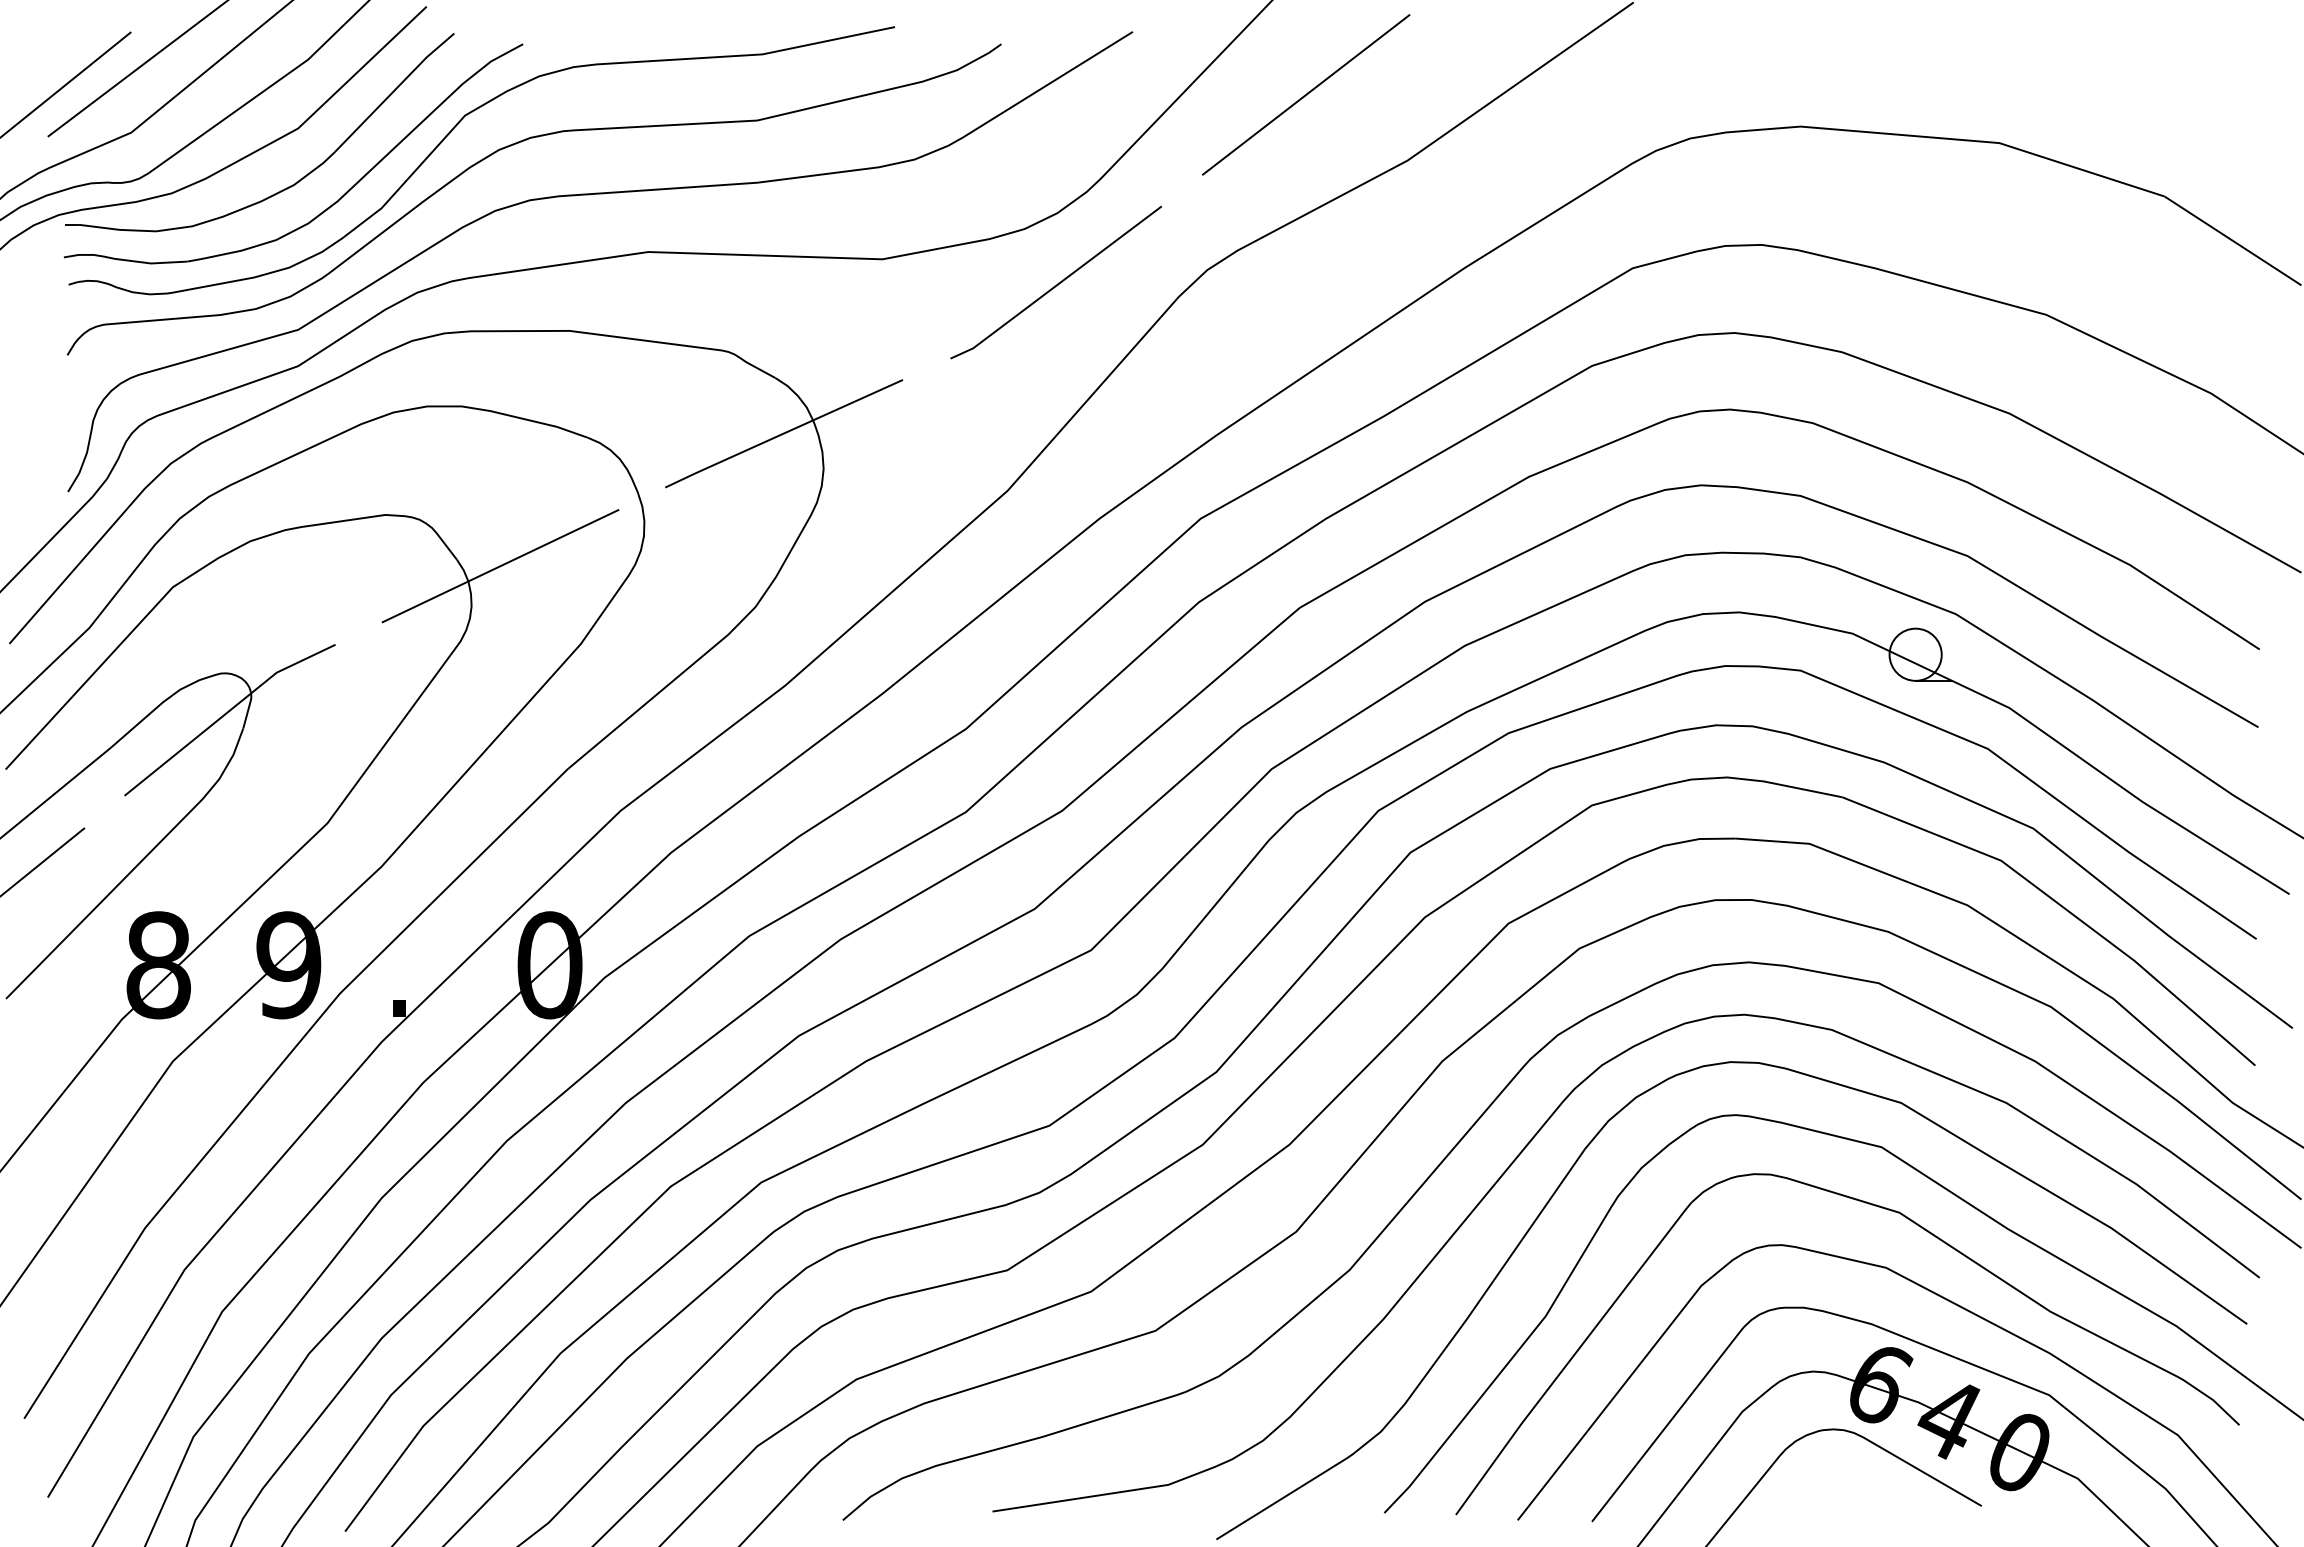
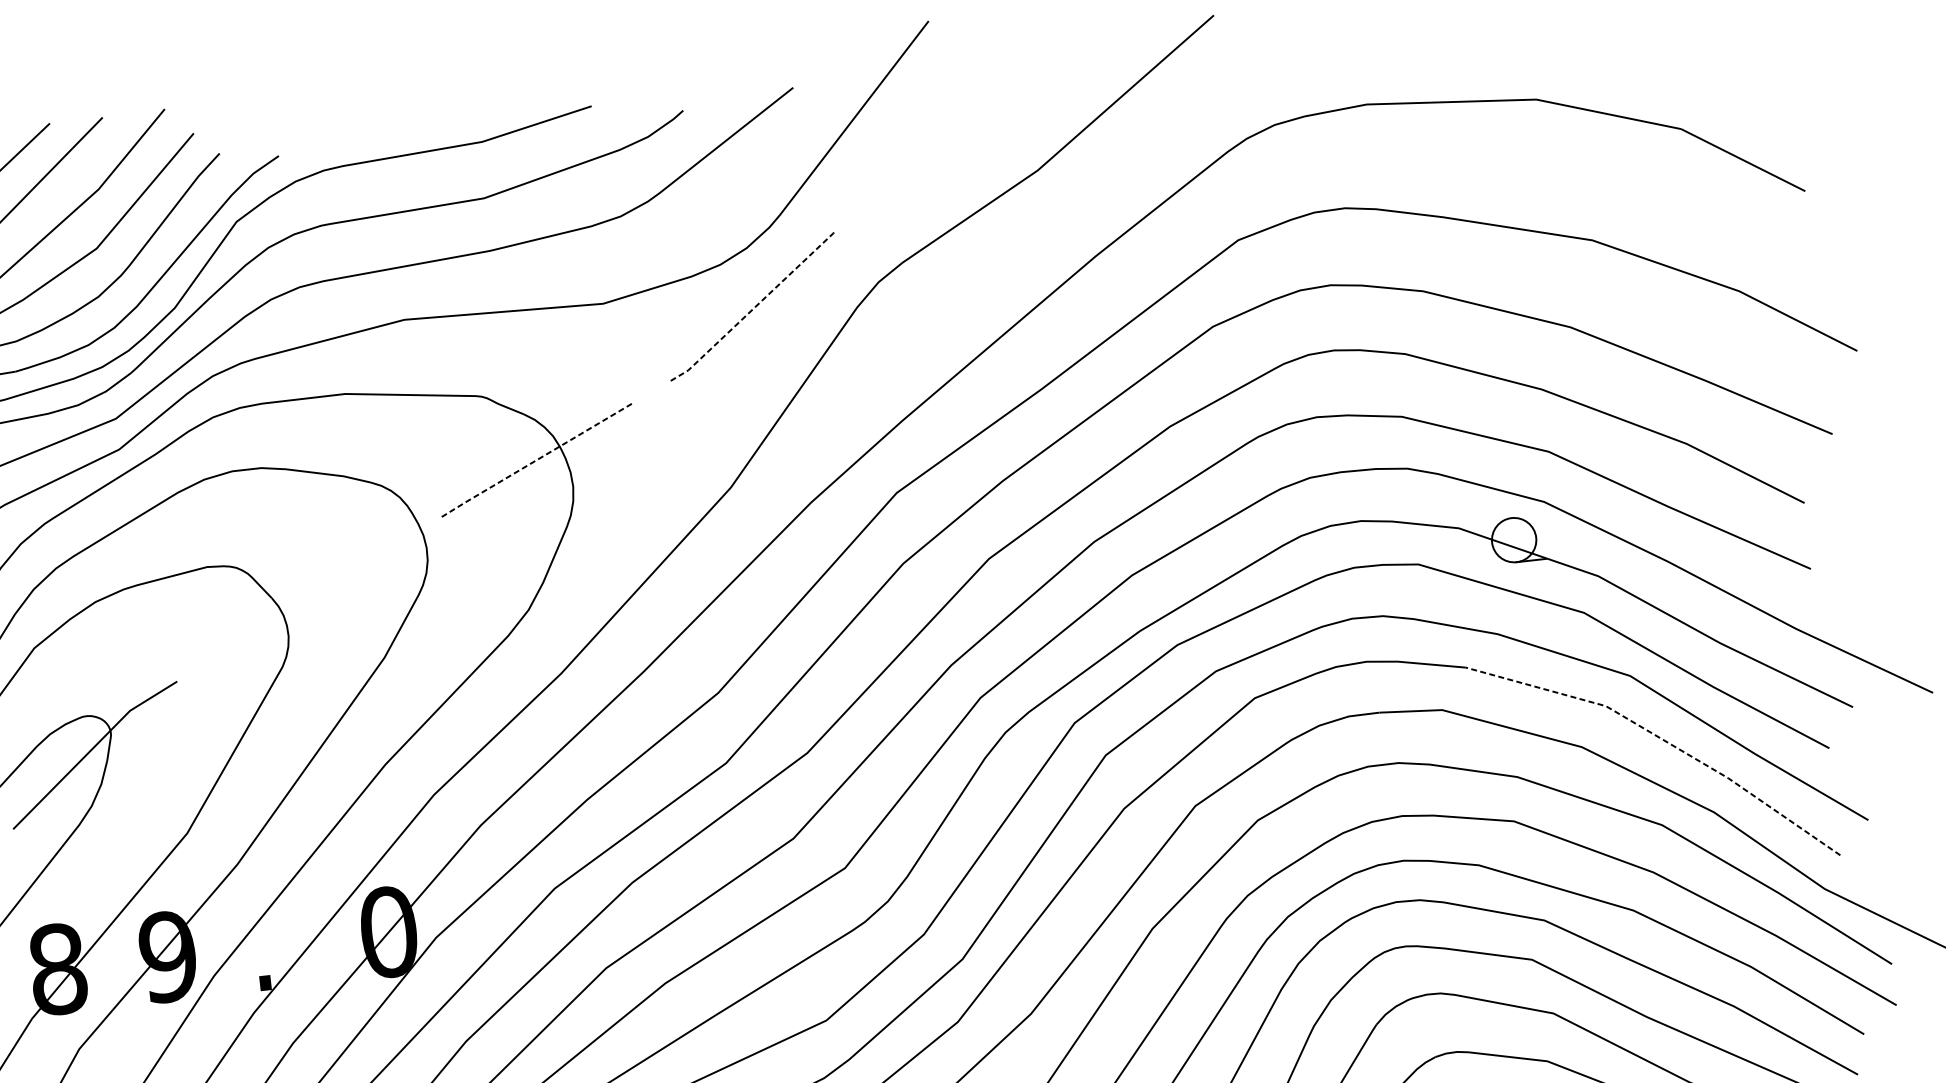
line: (1306, 94) -> (945, 124), removed
line: (1057, 284) -> (753, 308), solid -> dashed
line: (782, 434) -> (535, 461), solid -> dashed
line: (500, 566) -> (309, 599), removed
line: (2062, 906) -> (1662, 739), solid -> dashed

